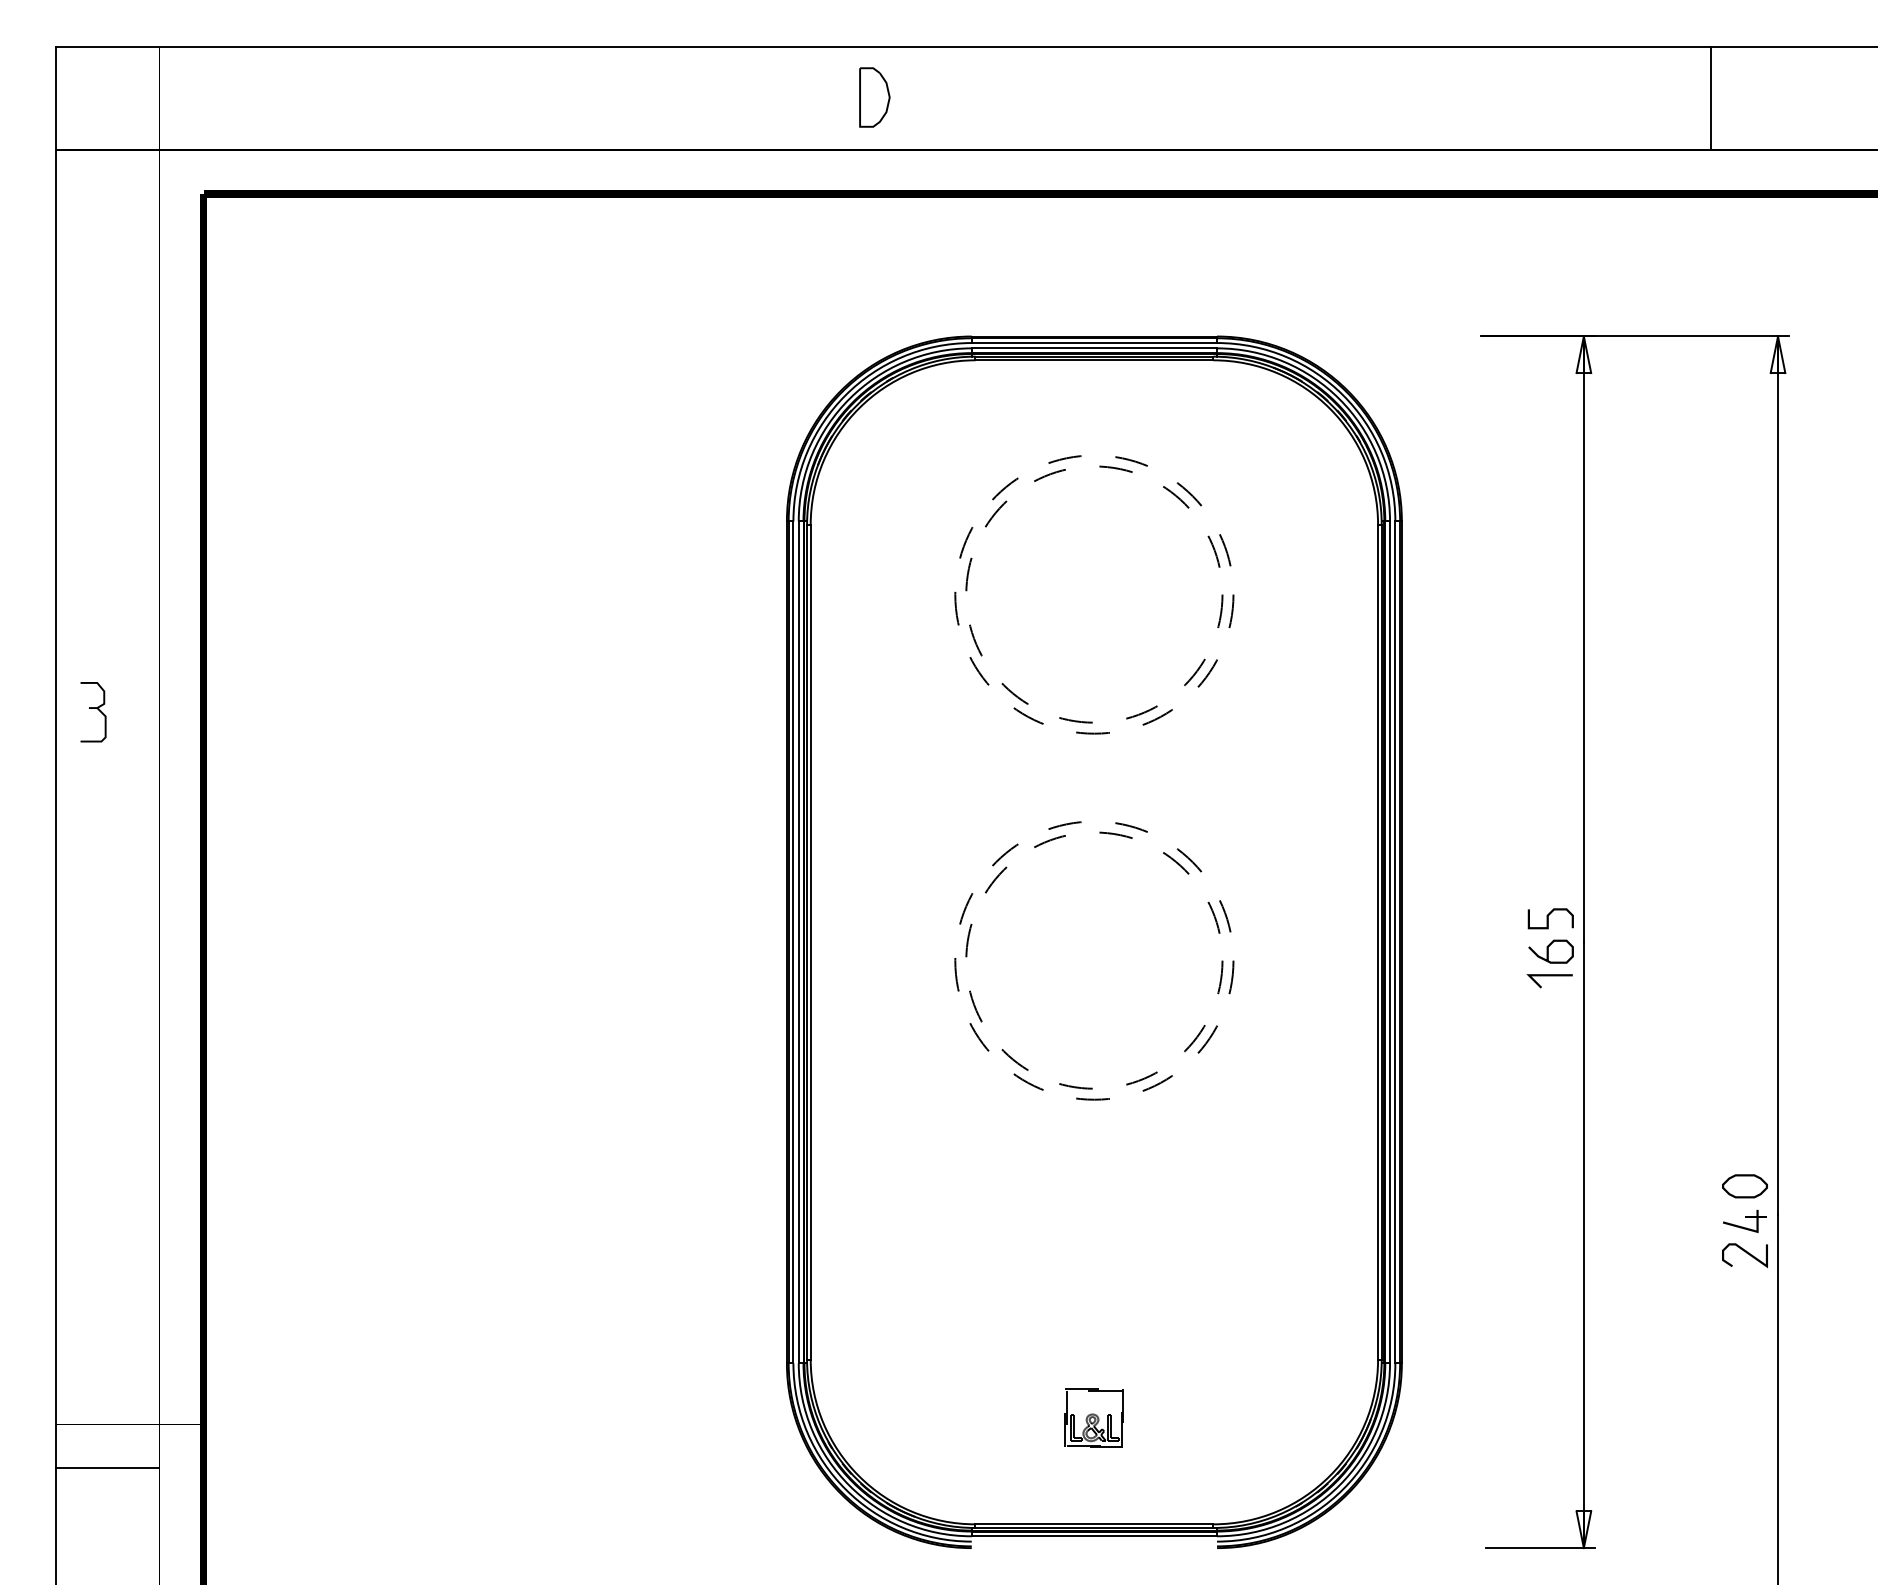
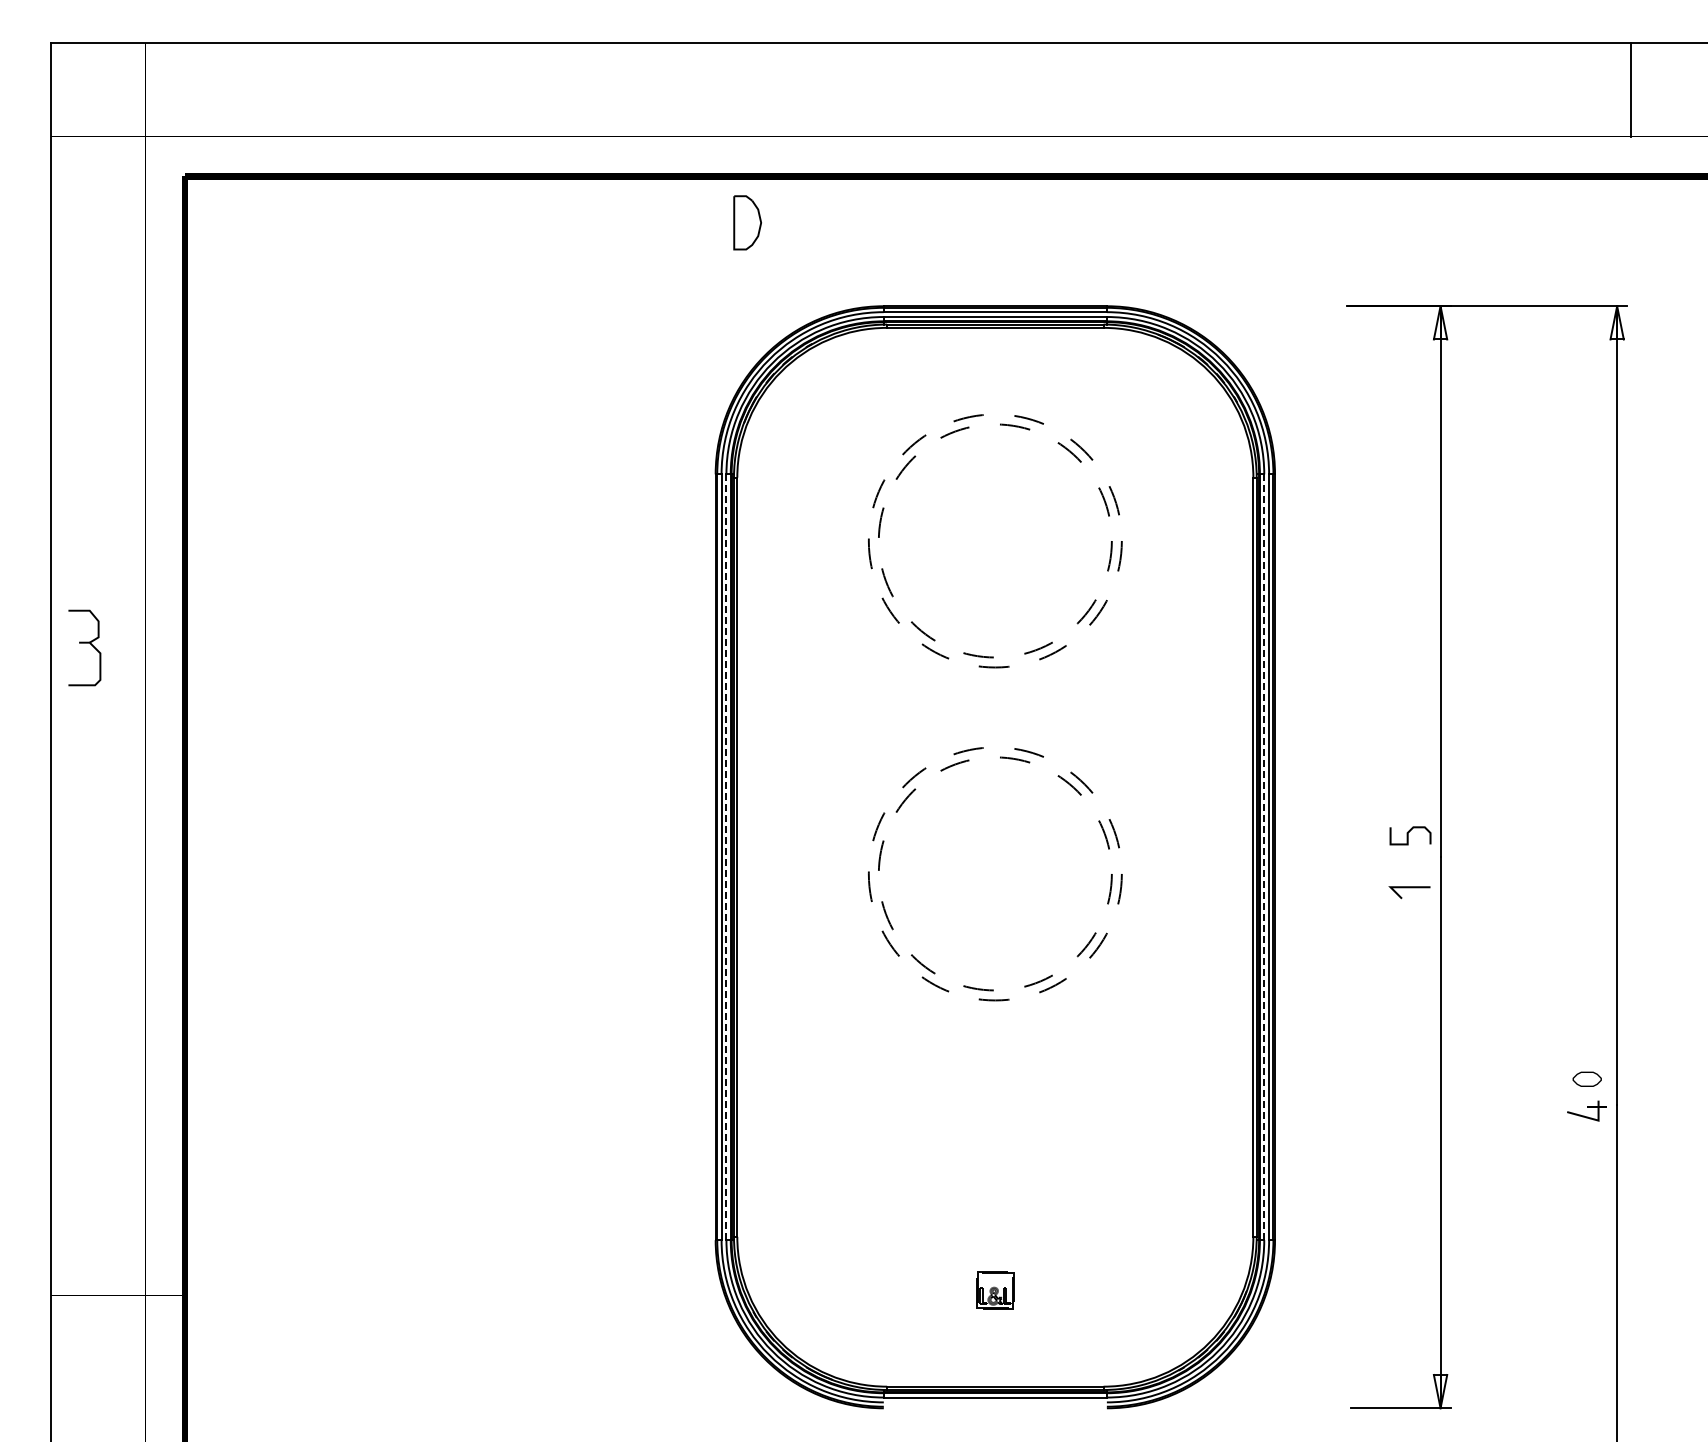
part: (874, 97) -> (747, 222), moved
line: (1711, 98) -> (1631, 89), moved
part: (93, 711) -> (84, 647), size x1.4
line: (798, 942) -> (726, 857), solid -> dashed
line: (1390, 942) -> (1264, 857), solid -> dashed
curve: (1548, 951) -> (1408, 865), removed
part: (1745, 1186) -> (1587, 1079), size x0.7
curve: (1746, 1253) -> (1588, 1140), removed
part: (1094, 1417) -> (995, 1289), size x0.7
line: (107, 1468) -> (97, 1335), removed

